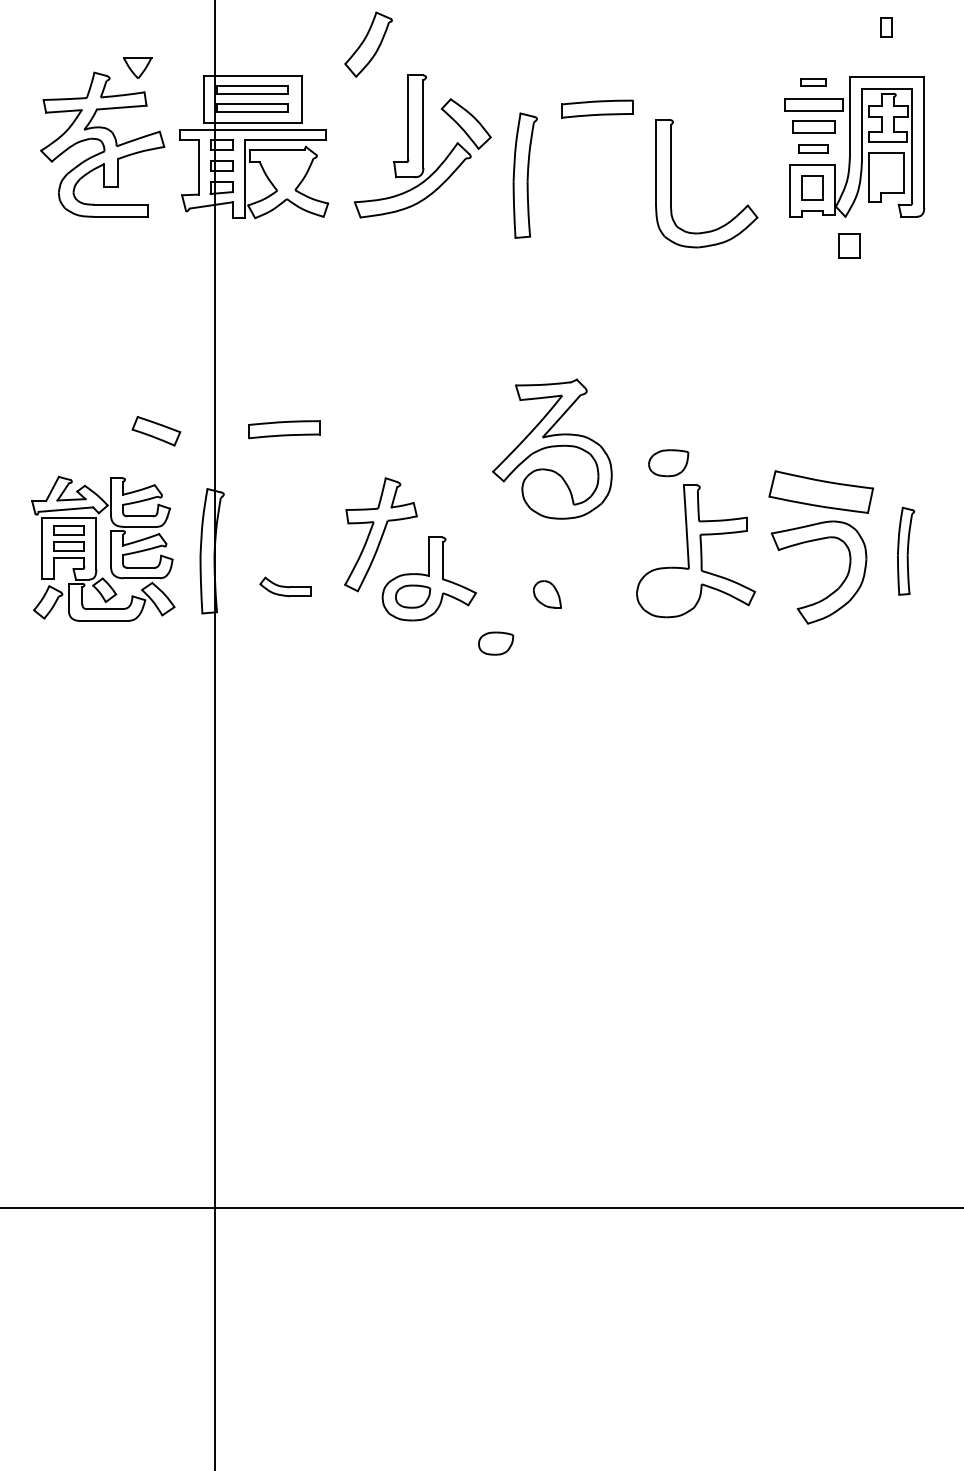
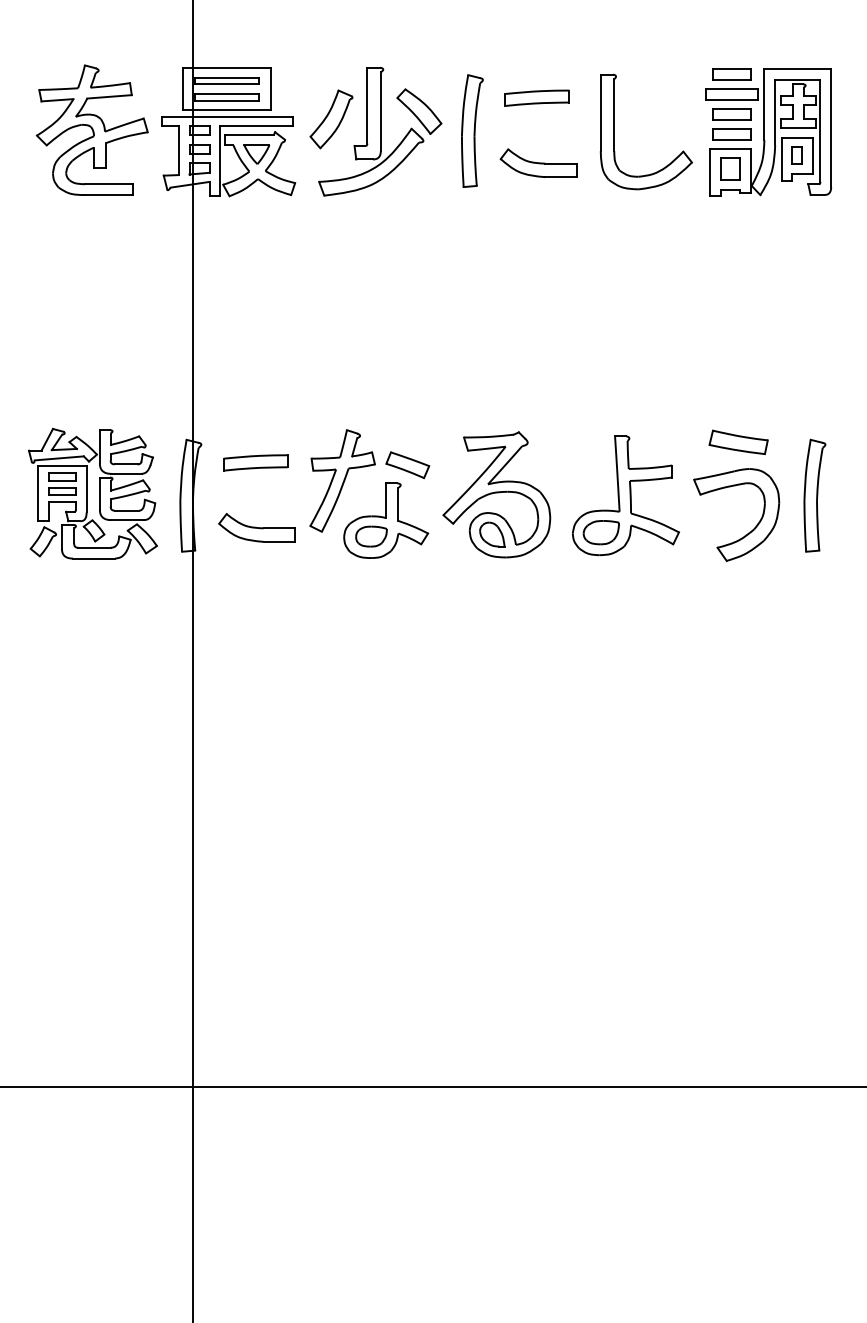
part: (886, 27) -> (797, 156), moved
part: (368, 44) -> (331, 119), moved
part: (137, 67) -> (256, 154), moved
part: (813, 82) -> (731, 74), size x1.67
part: (813, 148) -> (731, 133), size x1.43
part: (524, 175) -> (471, 130), moved
part: (598, 181) -> (538, 163), added
part: (671, 183) -> (614, 131), moved
part: (849, 245) -> (763, 220), removed
part: (284, 429) -> (255, 462), moved
part: (156, 431) -> (407, 465), moved
part: (552, 448) -> (496, 494), moved
part: (668, 463) -> (601, 532), moved
part: (821, 491) -> (738, 442), size x0.62
part: (905, 551) -> (814, 496), size x1.43
part: (285, 586) -> (256, 527), size x1.67
part: (496, 643) -> (446, 578), removed

